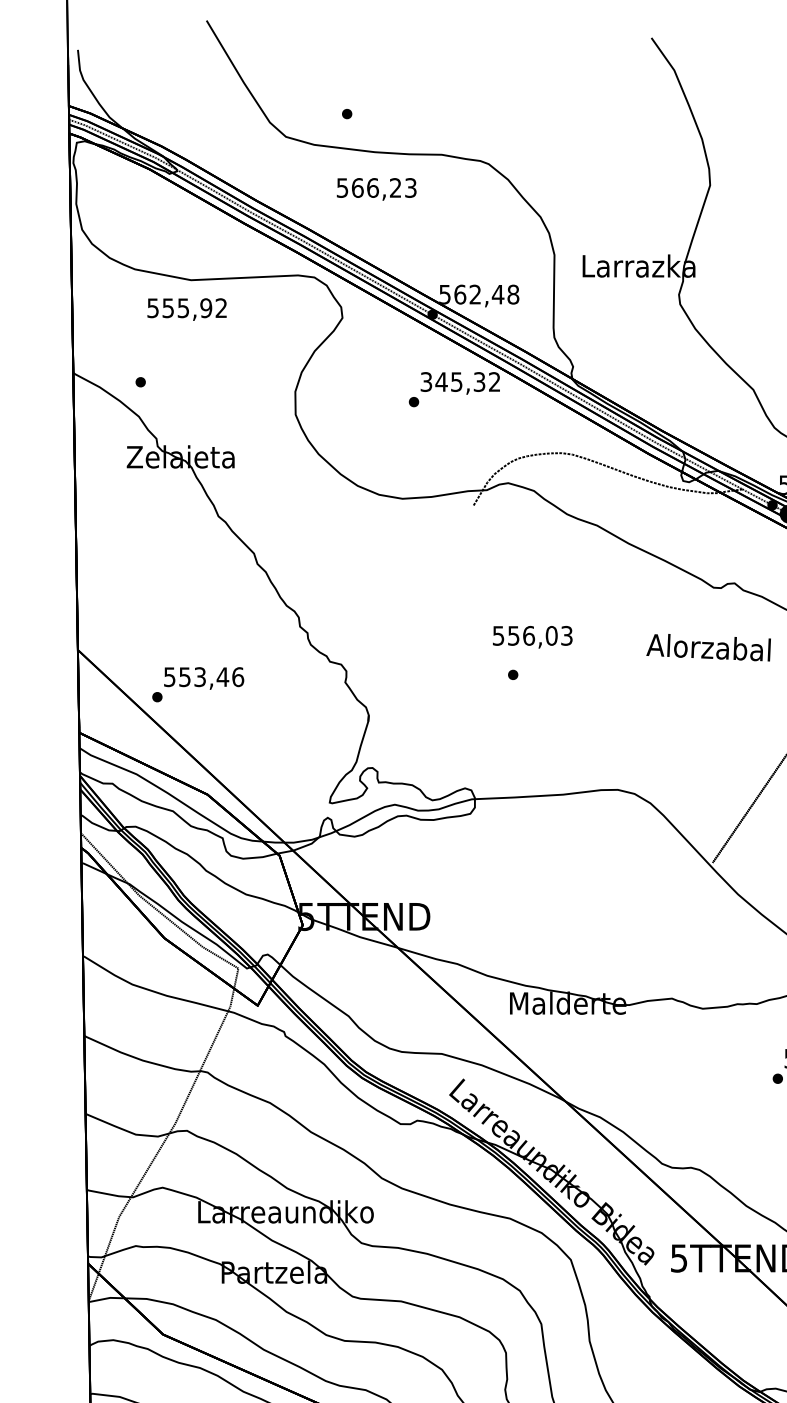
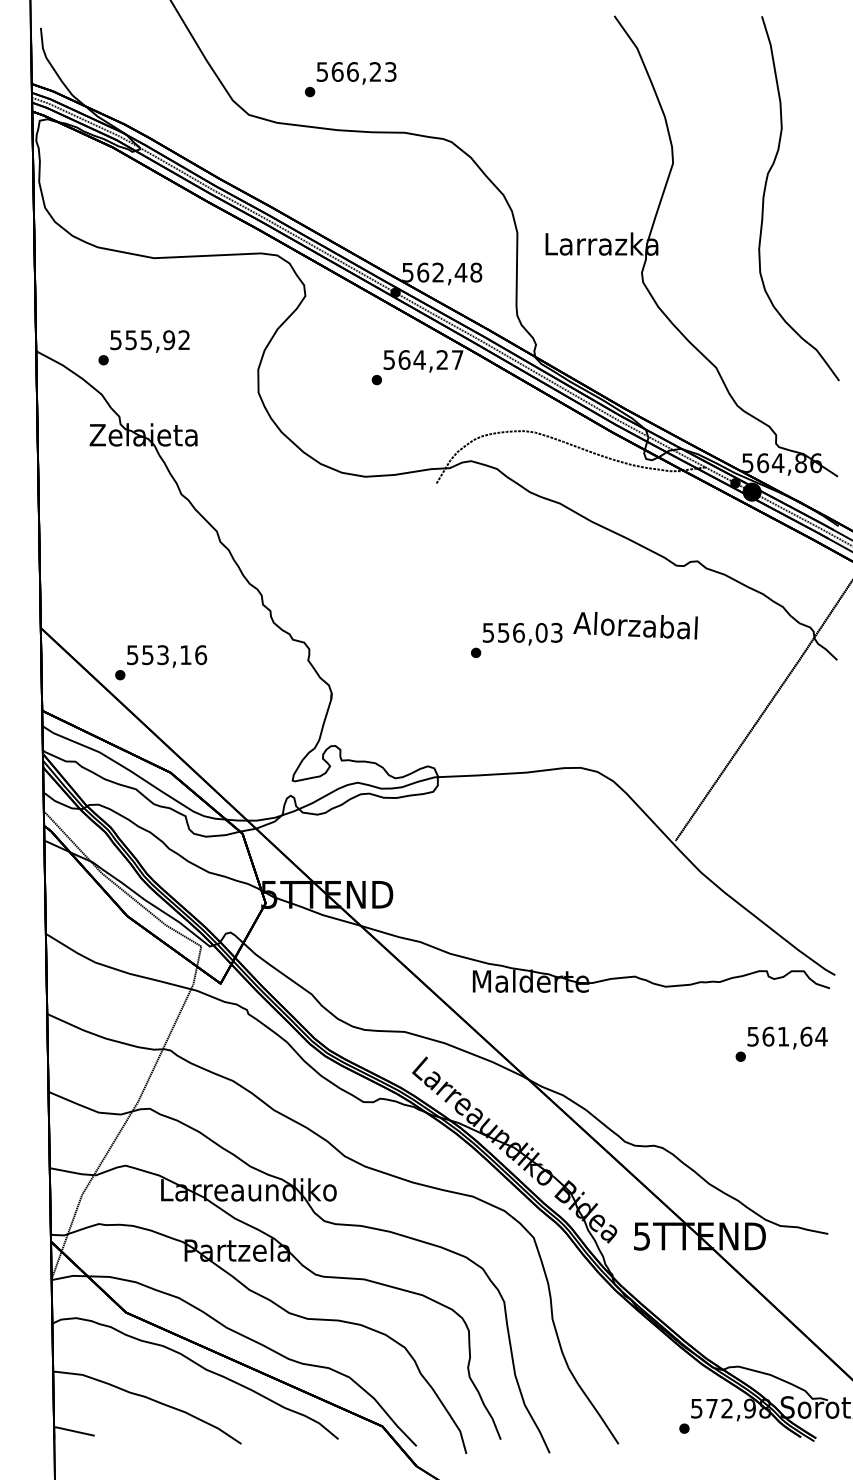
text: (376, 189) -> (356, 73), moved
text: (186, 309) -> (149, 341), moved
text: (460, 381) -> (423, 359), 345,32 -> 564,27
text: (532, 637) -> (522, 634), moved
text: (708, 647) -> (635, 625), moved
text: (222, 676) -> (185, 654), 553,46 -> 553,16

